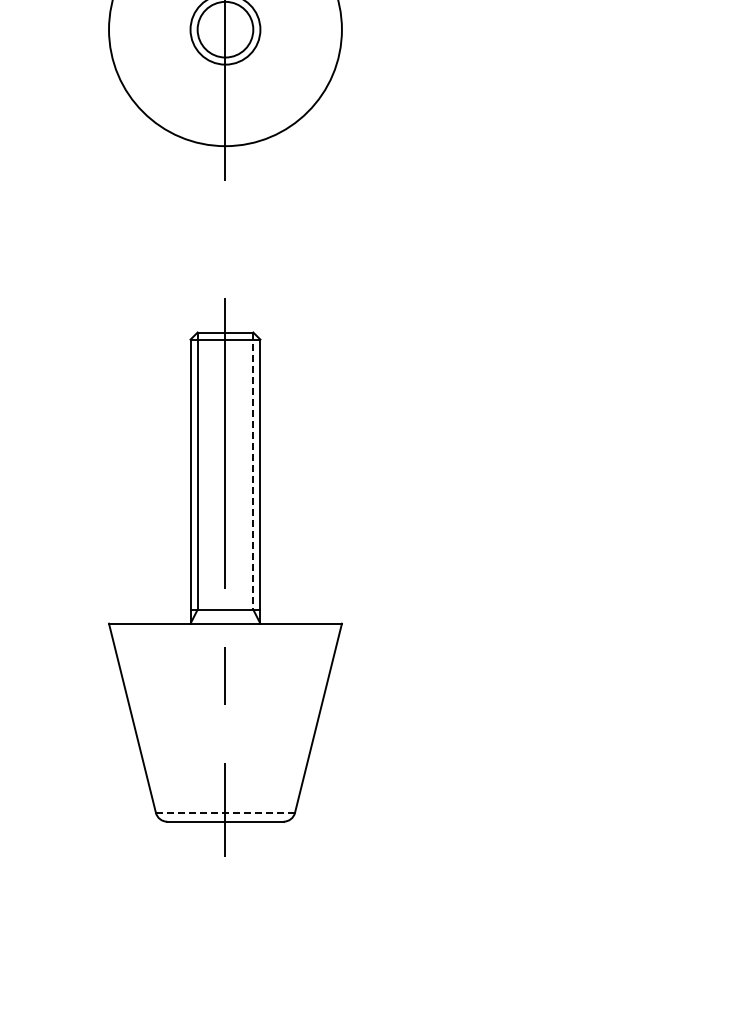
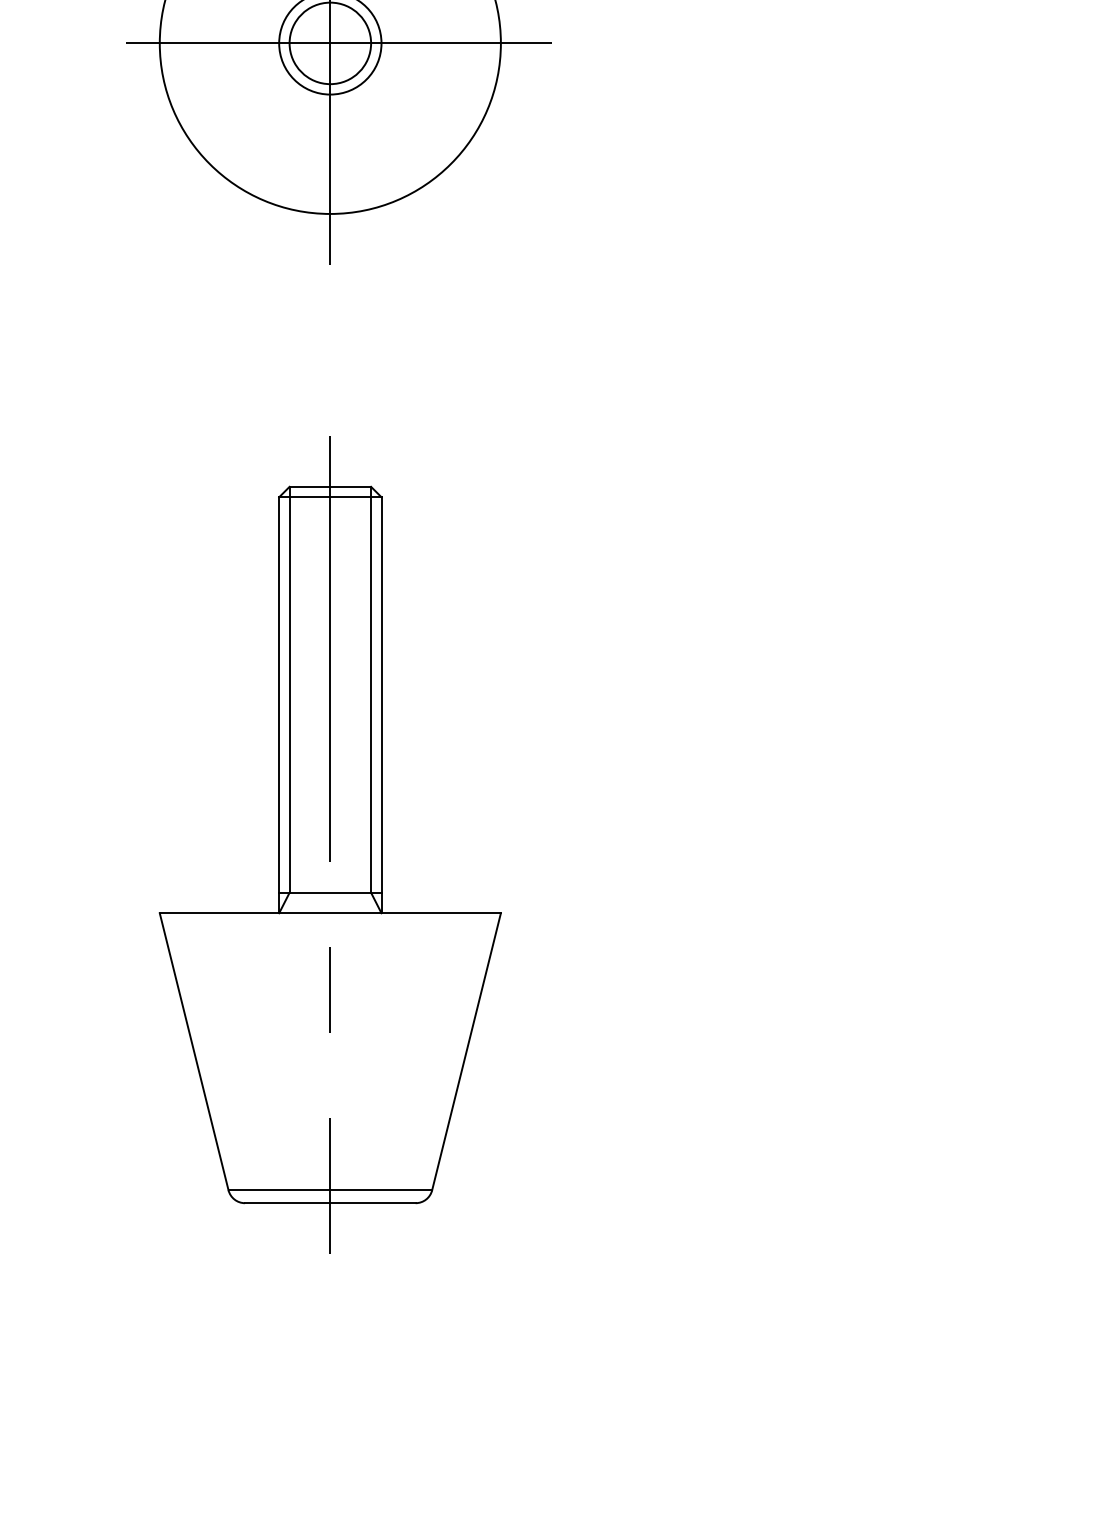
line: (225, 29) -> (330, 43), added
line: (253, 471) -> (371, 690), dashed -> solid
line: (225, 812) -> (330, 1189), dashed -> solid

